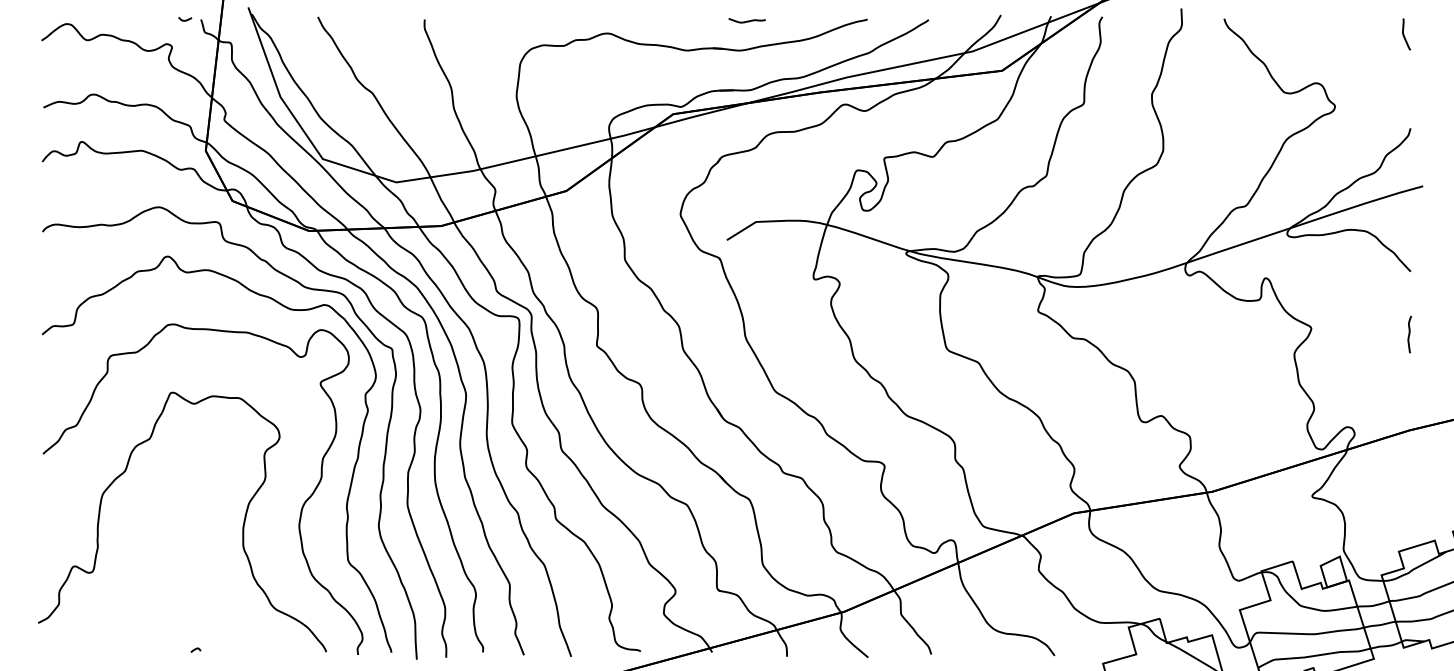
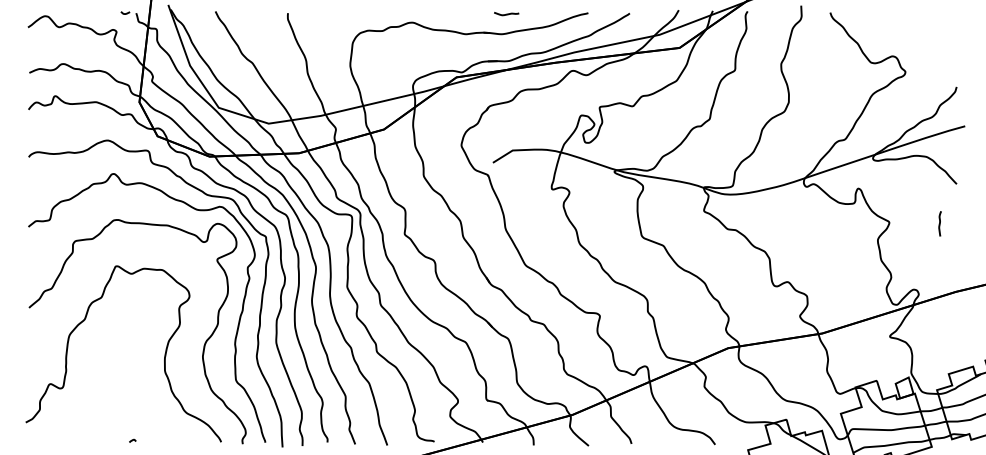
curve: (1404, 34) -> (952, 23), removed
line: (1408, 334) -> (939, 223), moved

